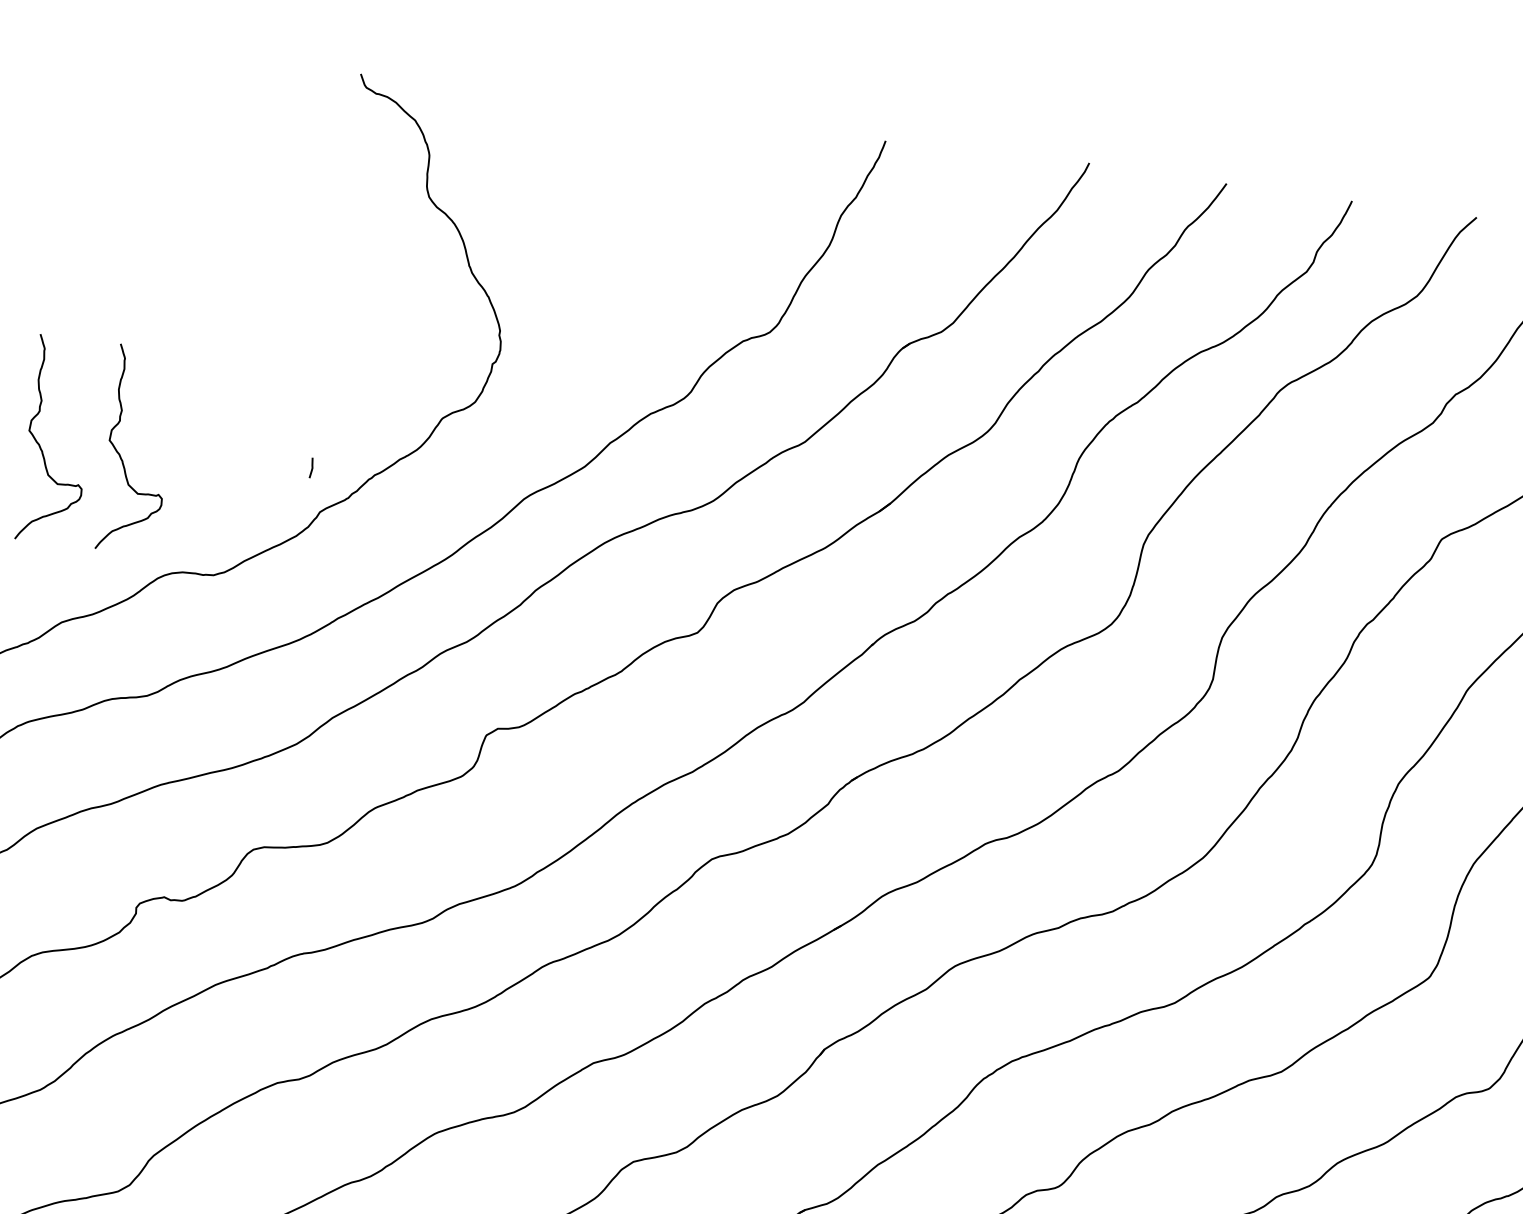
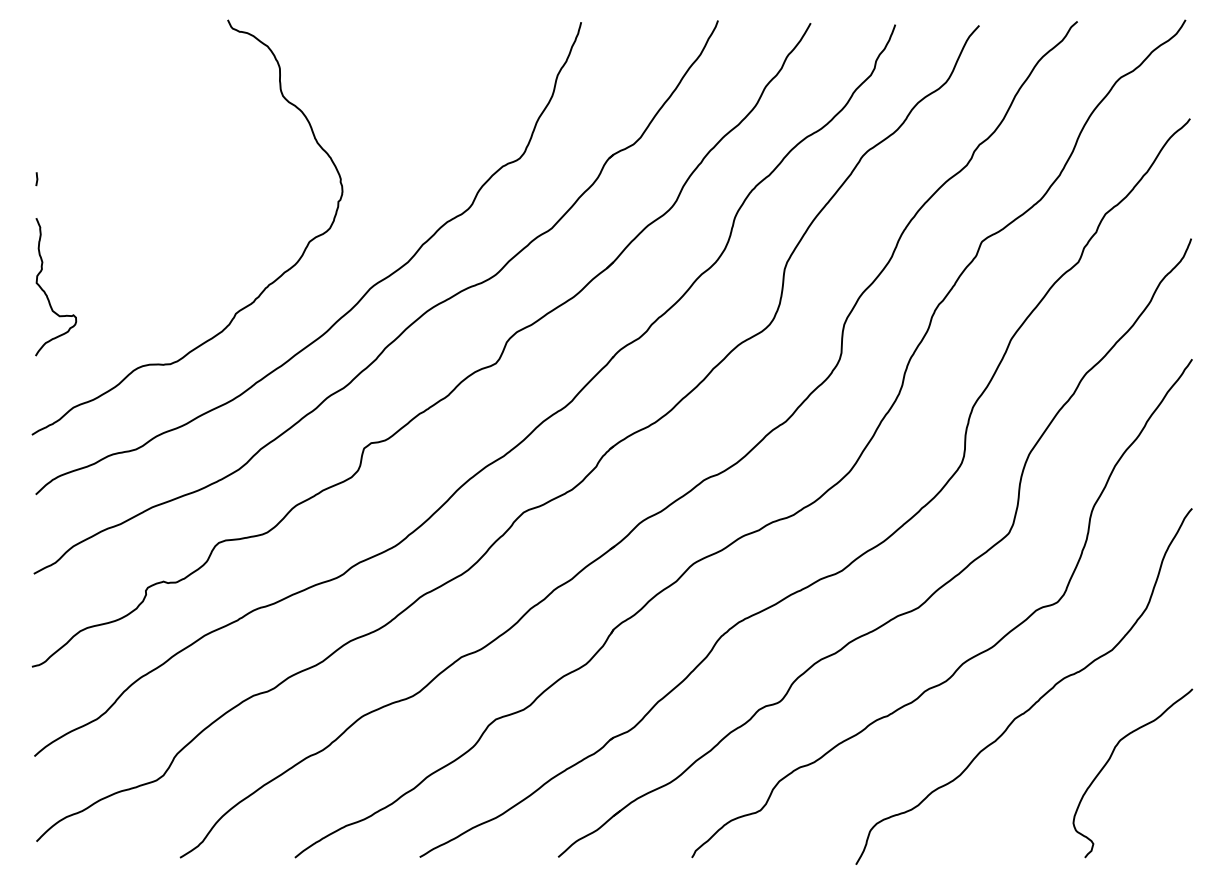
curve: (122, 457) -> (100, 293), removed
line: (311, 468) -> (36, 179), moved

